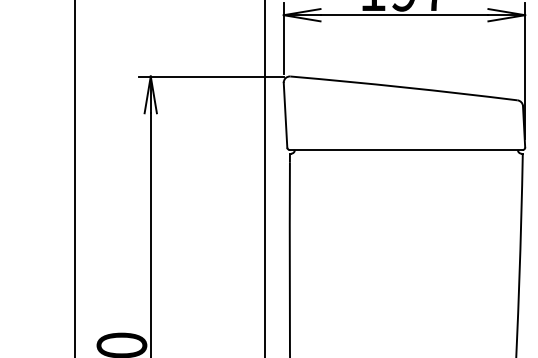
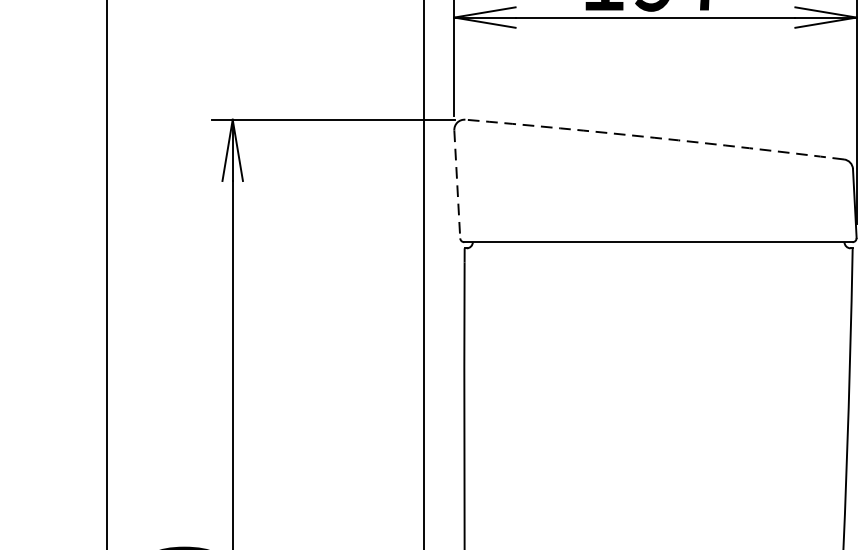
arc: (404, 87) -> (655, 138), solid -> dashed
line: (285, 115) -> (457, 184), solid -> dashed

